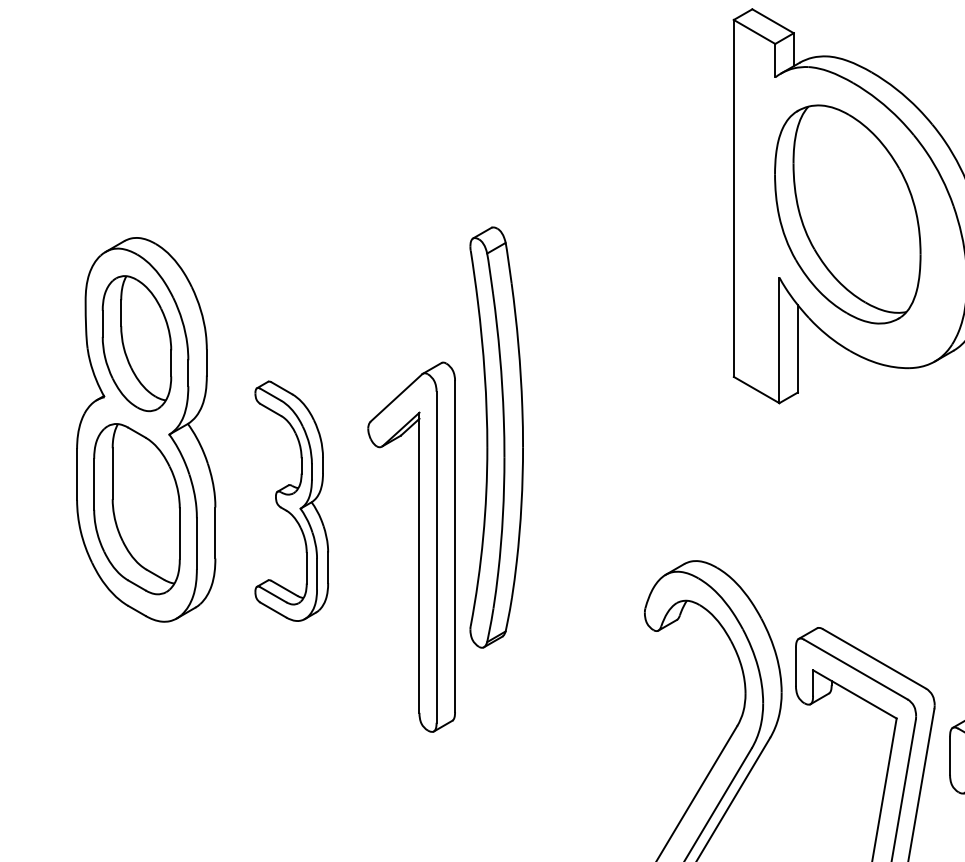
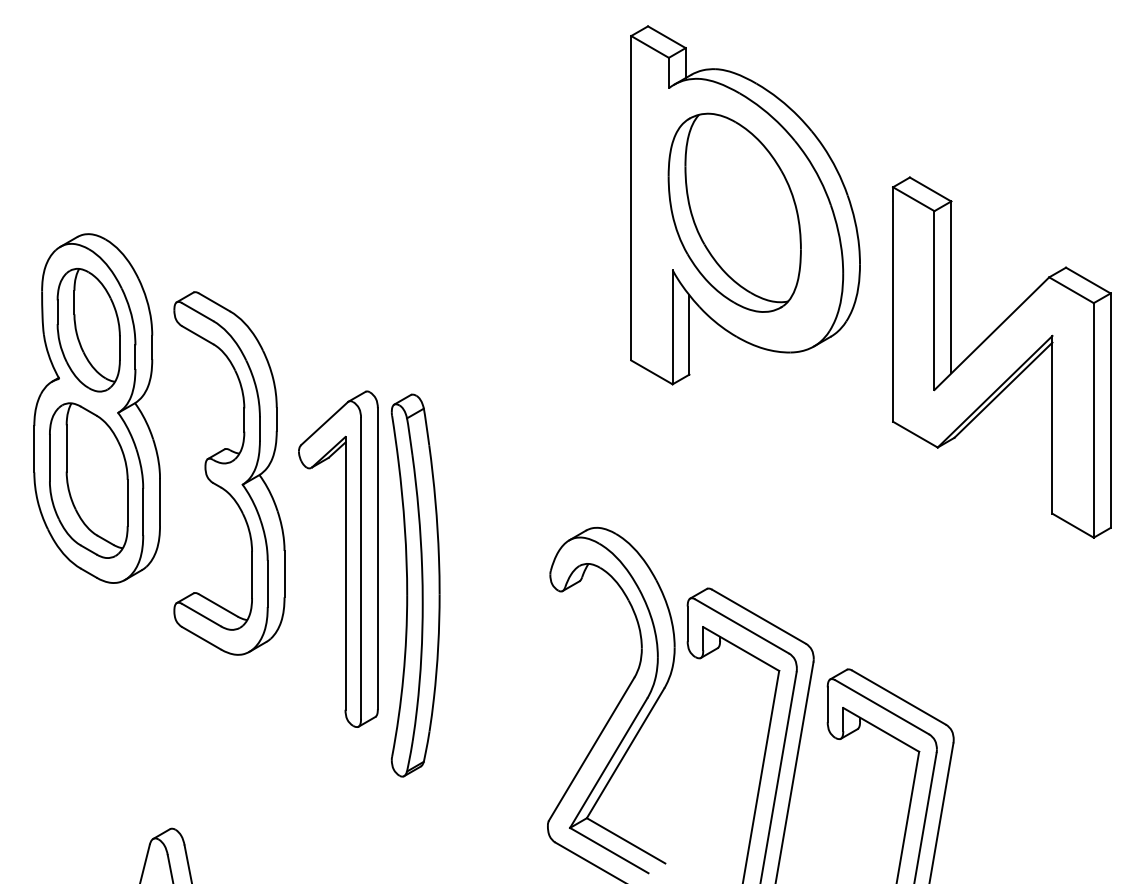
part: (496, 437) -> (415, 585), moved
part: (291, 501) -> (229, 473), size x1.67
part: (419, 546) -> (345, 558), moved

